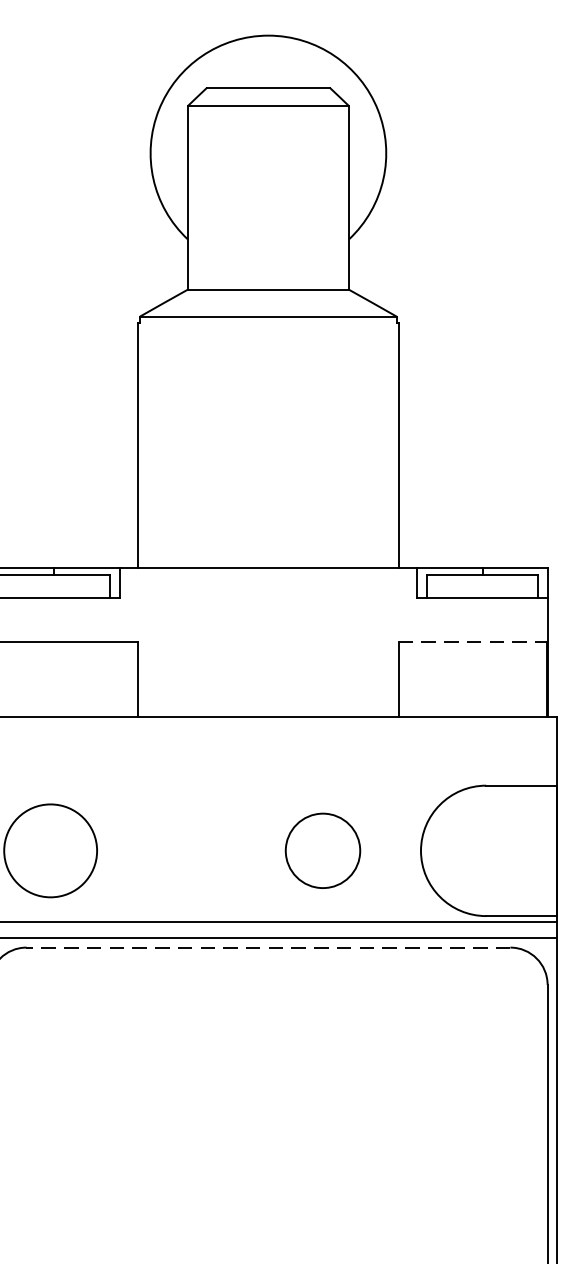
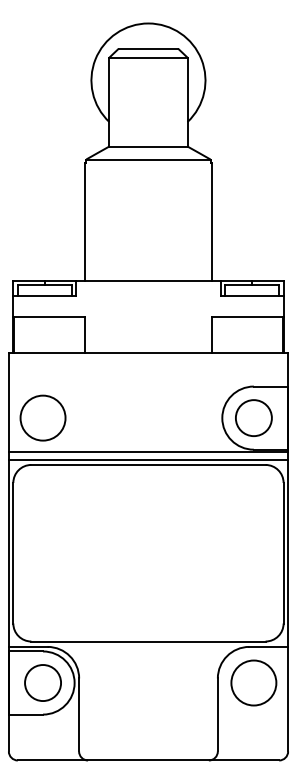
line: (475, 642) -> (248, 317), dashed -> solid
circle: (322, 849) -> (253, 417), moved
line: (266, 946) -> (147, 464), dashed -> solid

